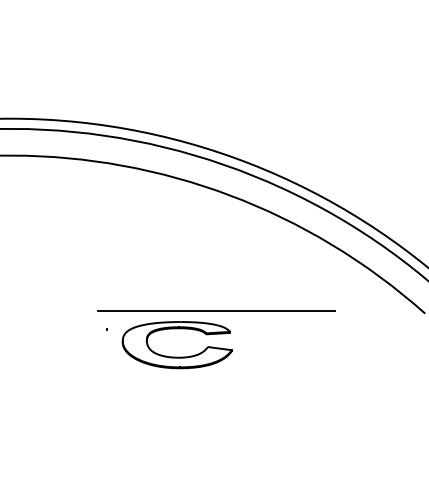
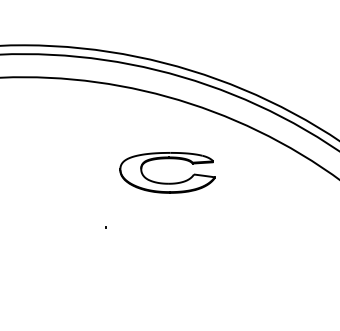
line: (216, 310) -> (201, 211), removed
part: (176, 356) -> (166, 182), moved

